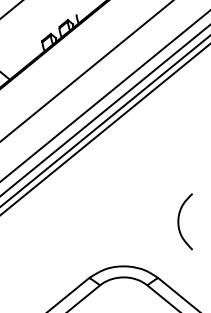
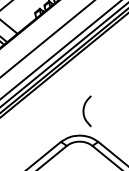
curve: (180, 222) -> (84, 111), moved

